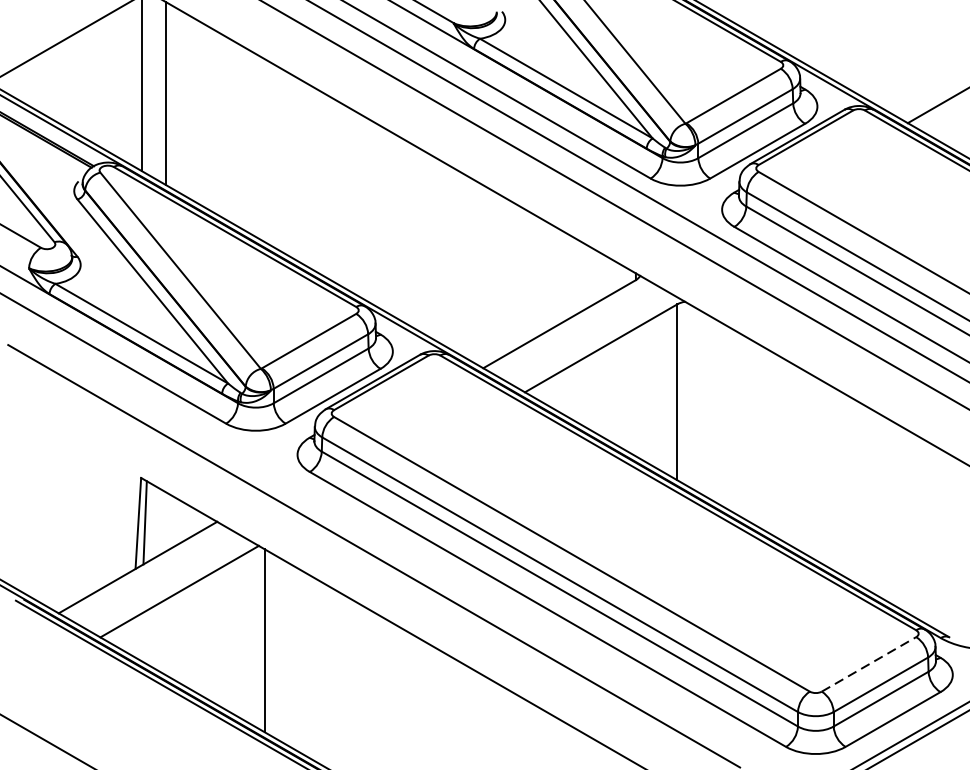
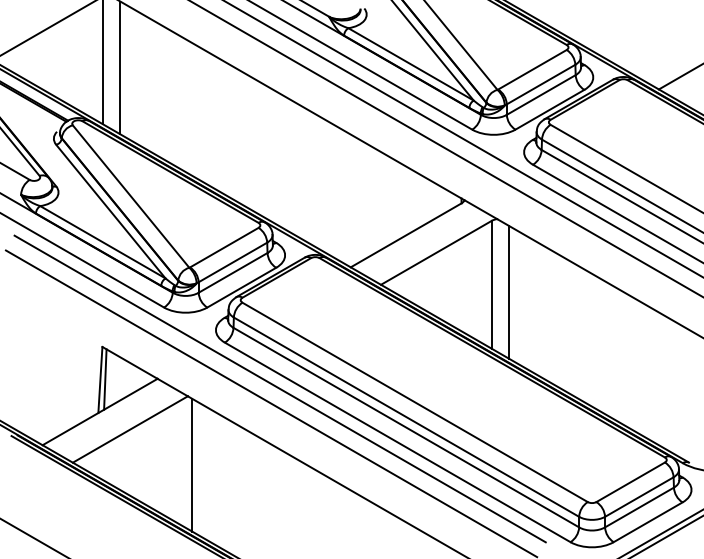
line: (700, 401) -> (508, 291), added
line: (385, 535) -> (279, 388), added
line: (868, 664) -> (630, 482), dashed -> solid

